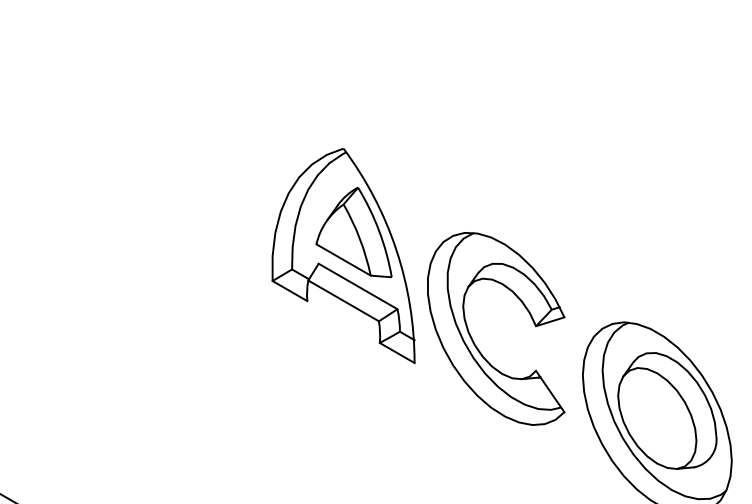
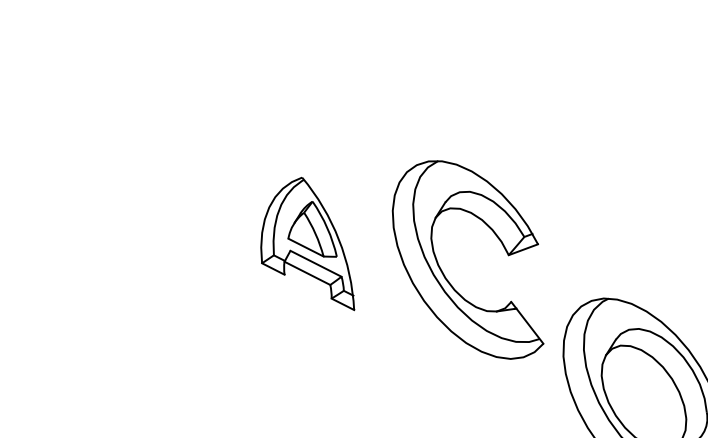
part: (343, 256) -> (305, 245), size x0.6
part: (473, 339) -> (443, 272), moved

